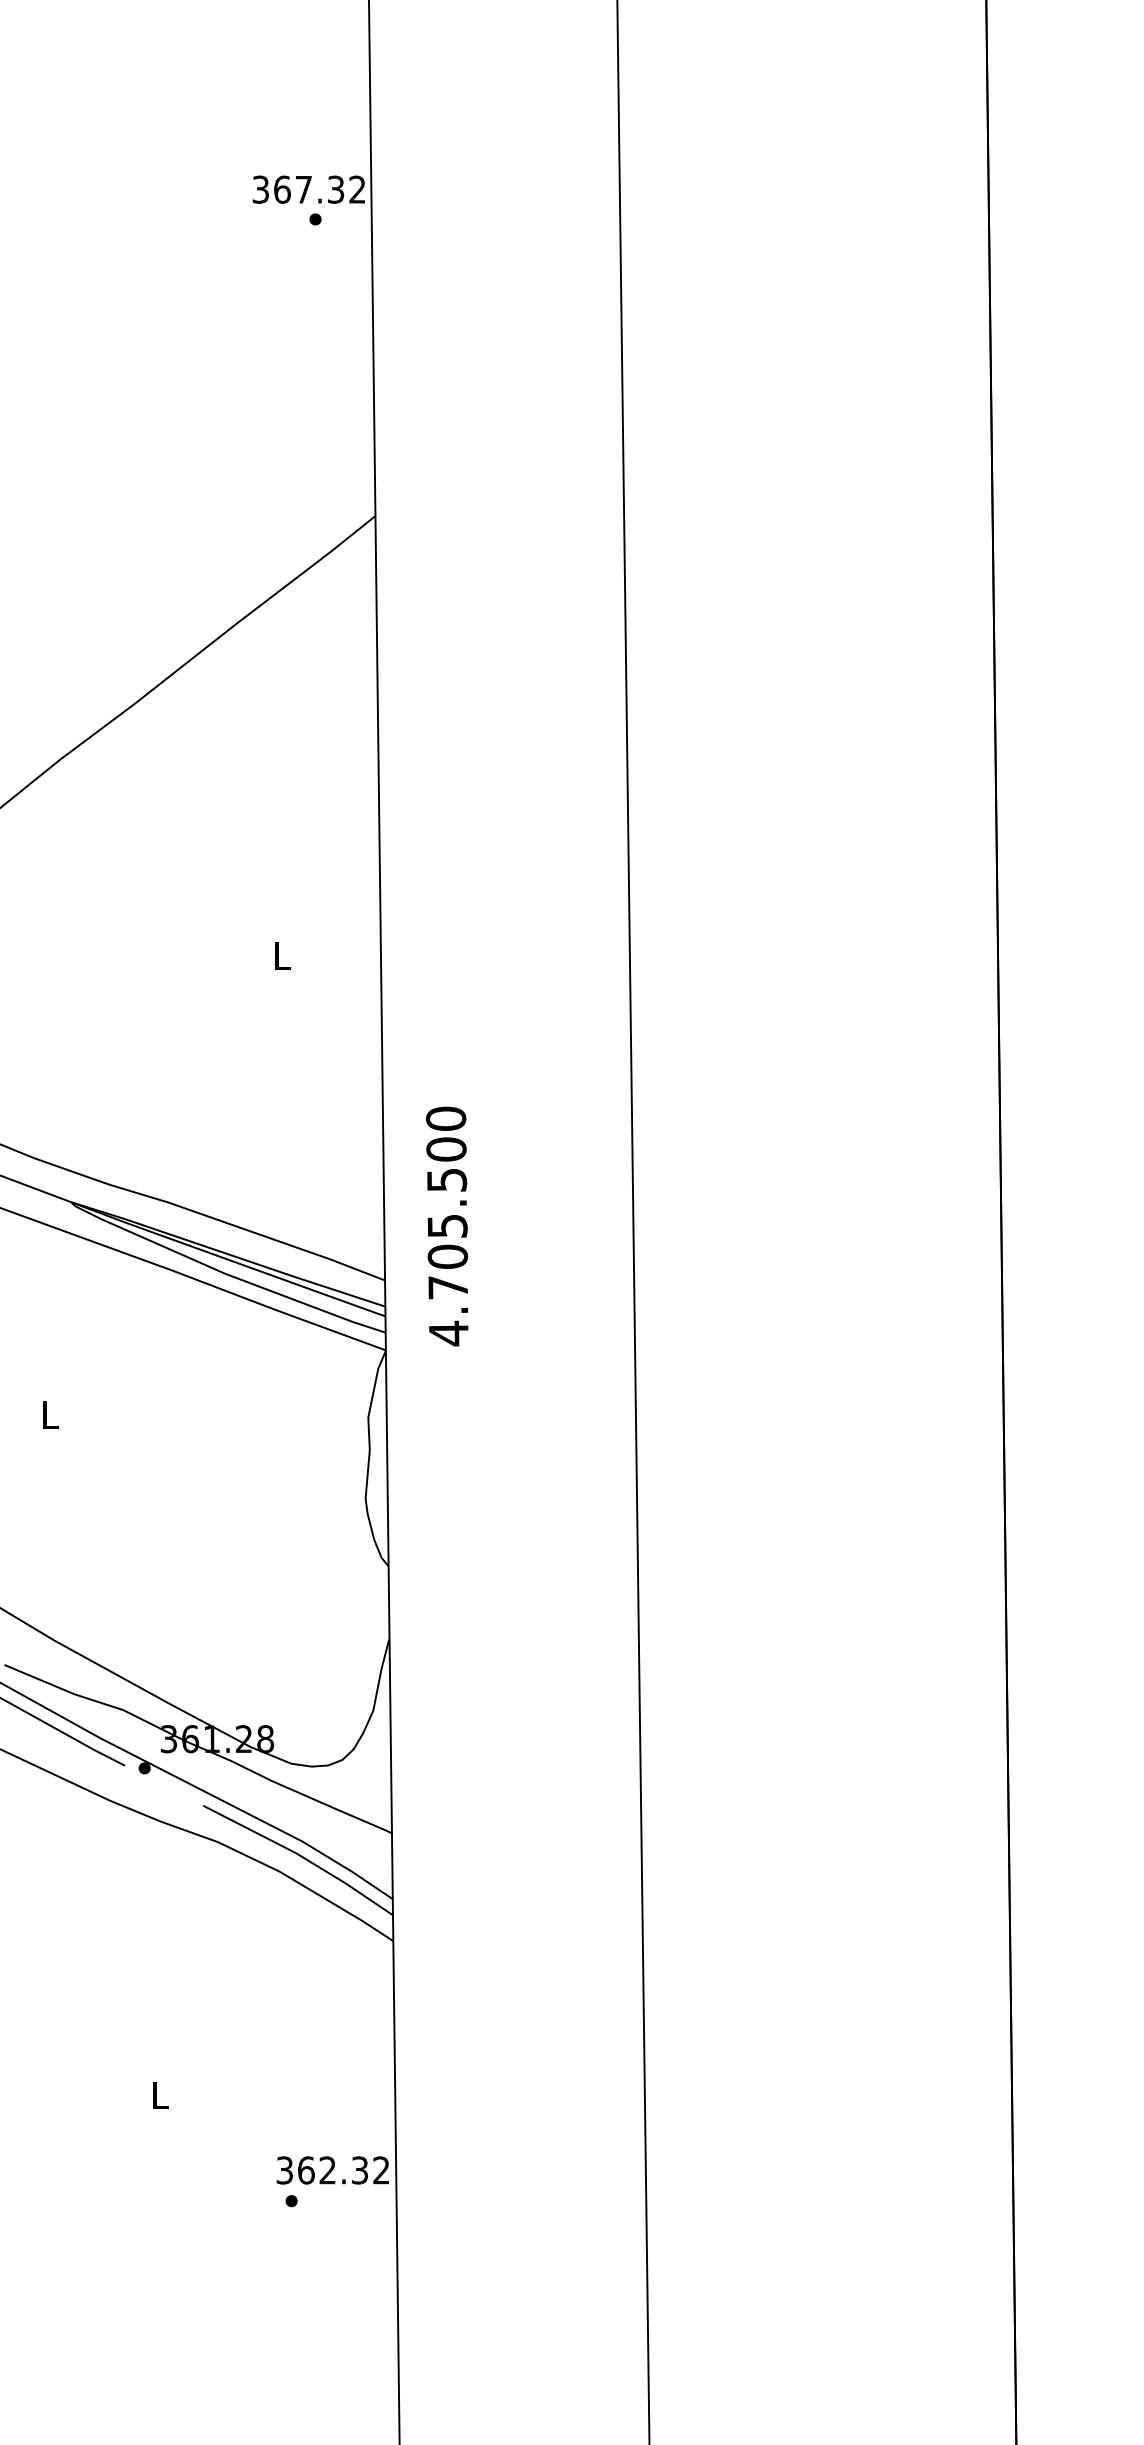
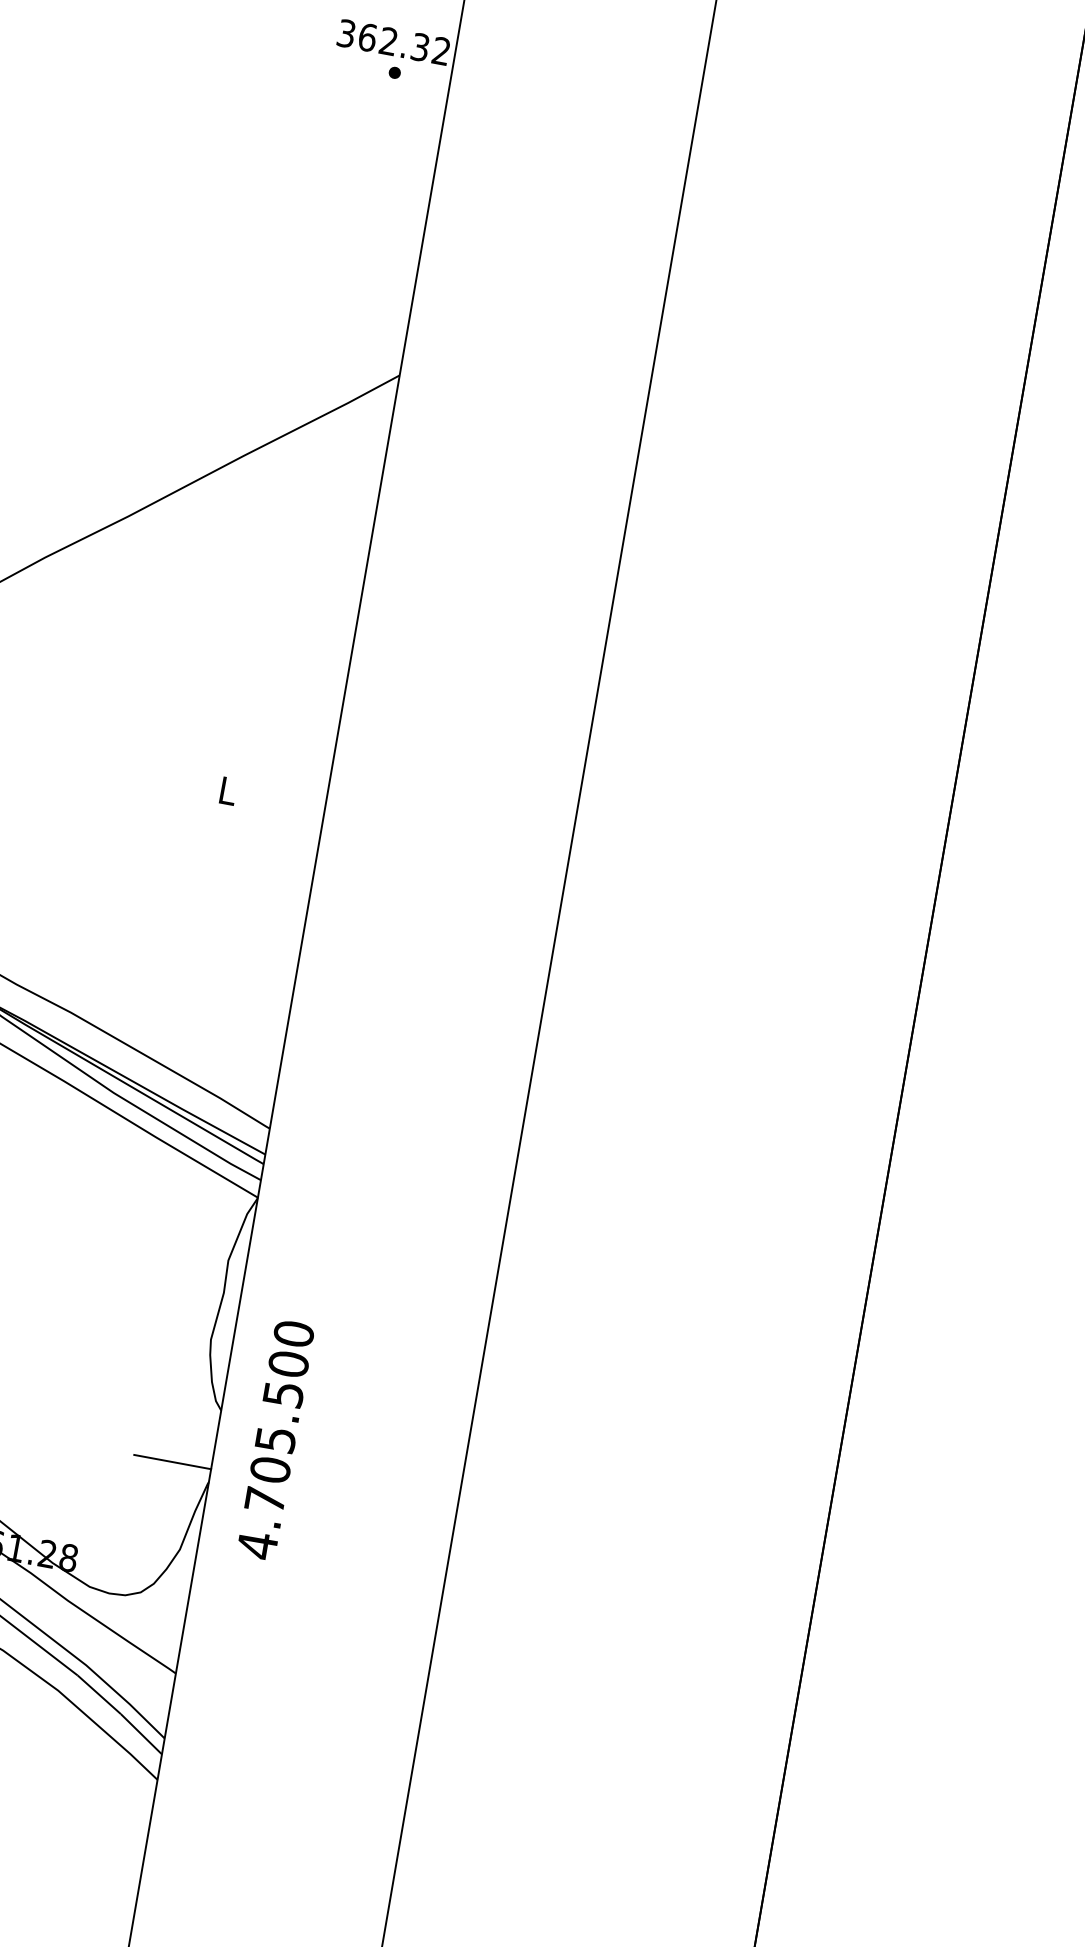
text: (303, 189) -> (388, 41), 367.32 -> 362.32
text: (447, 1226) -> (275, 1440), moved
line: (350, 1625) -> (172, 1461), added

